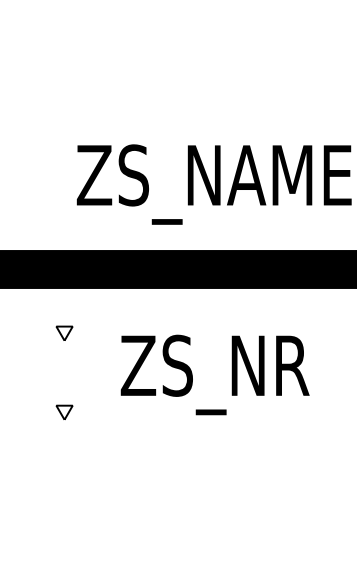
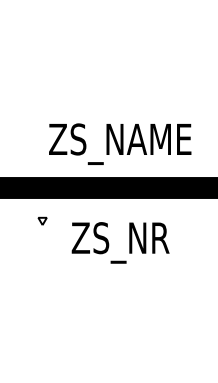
part: (64, 410) -> (42, 261), removed

